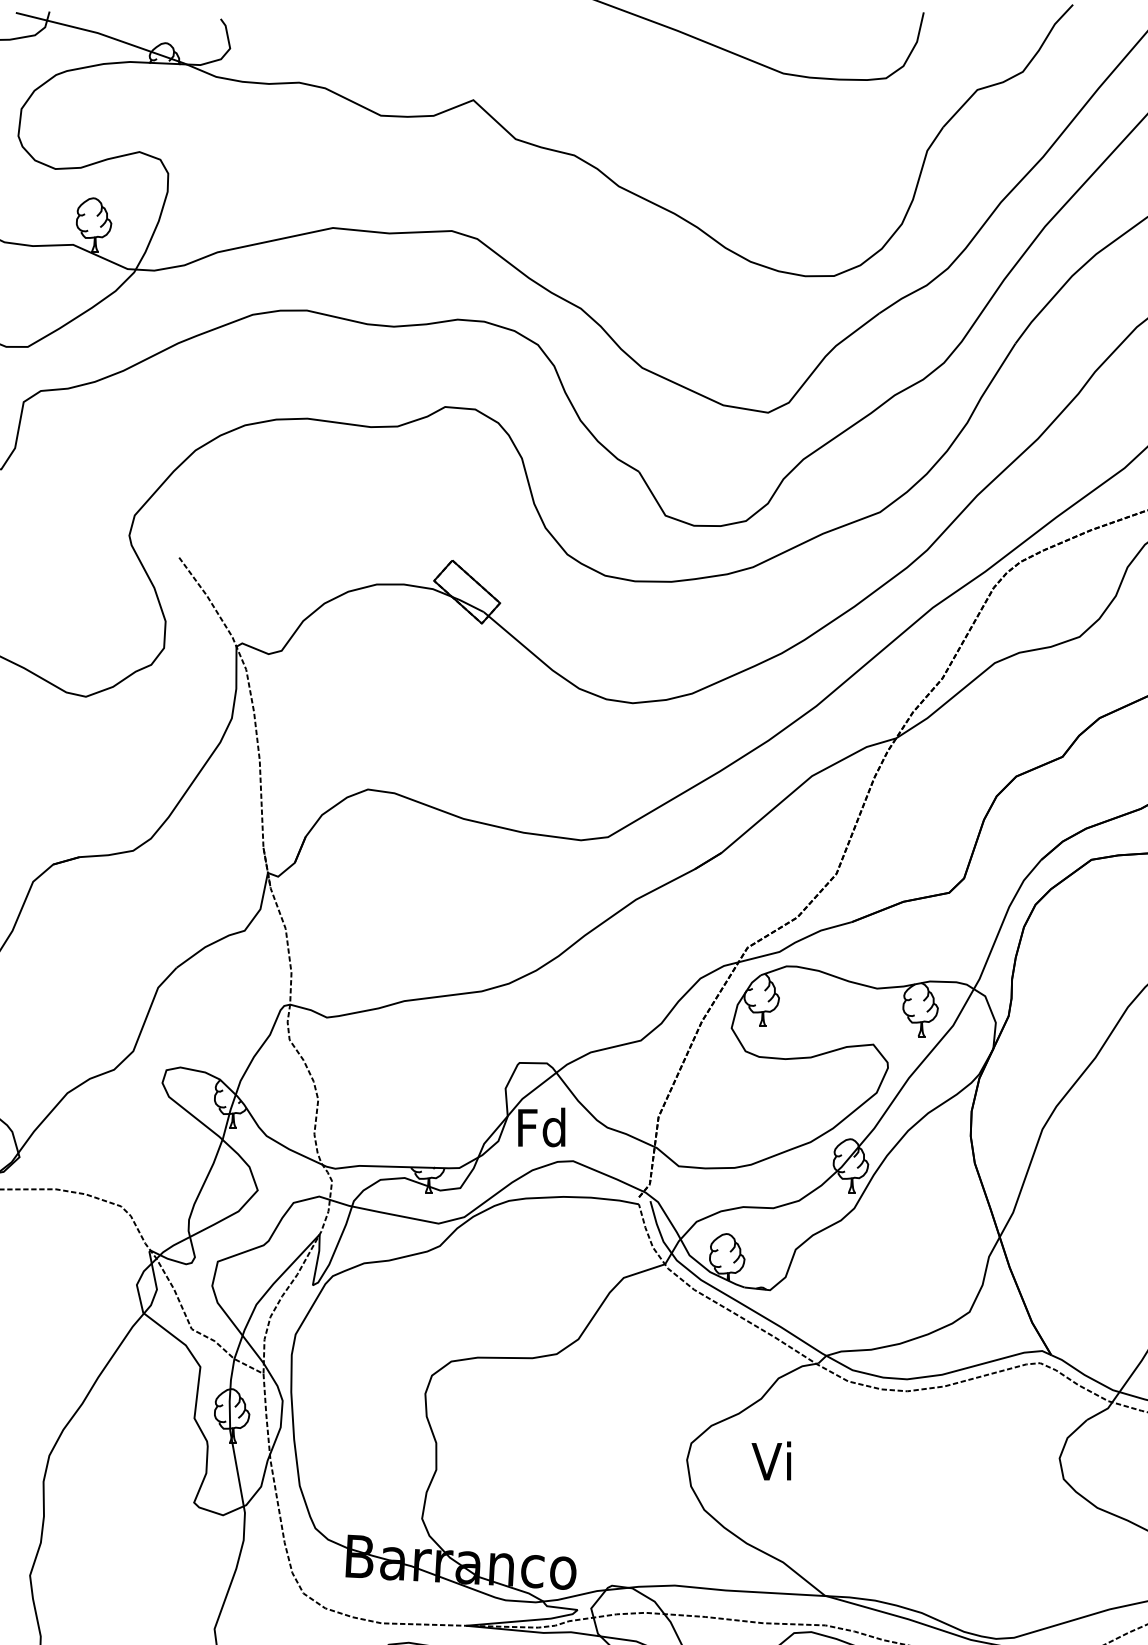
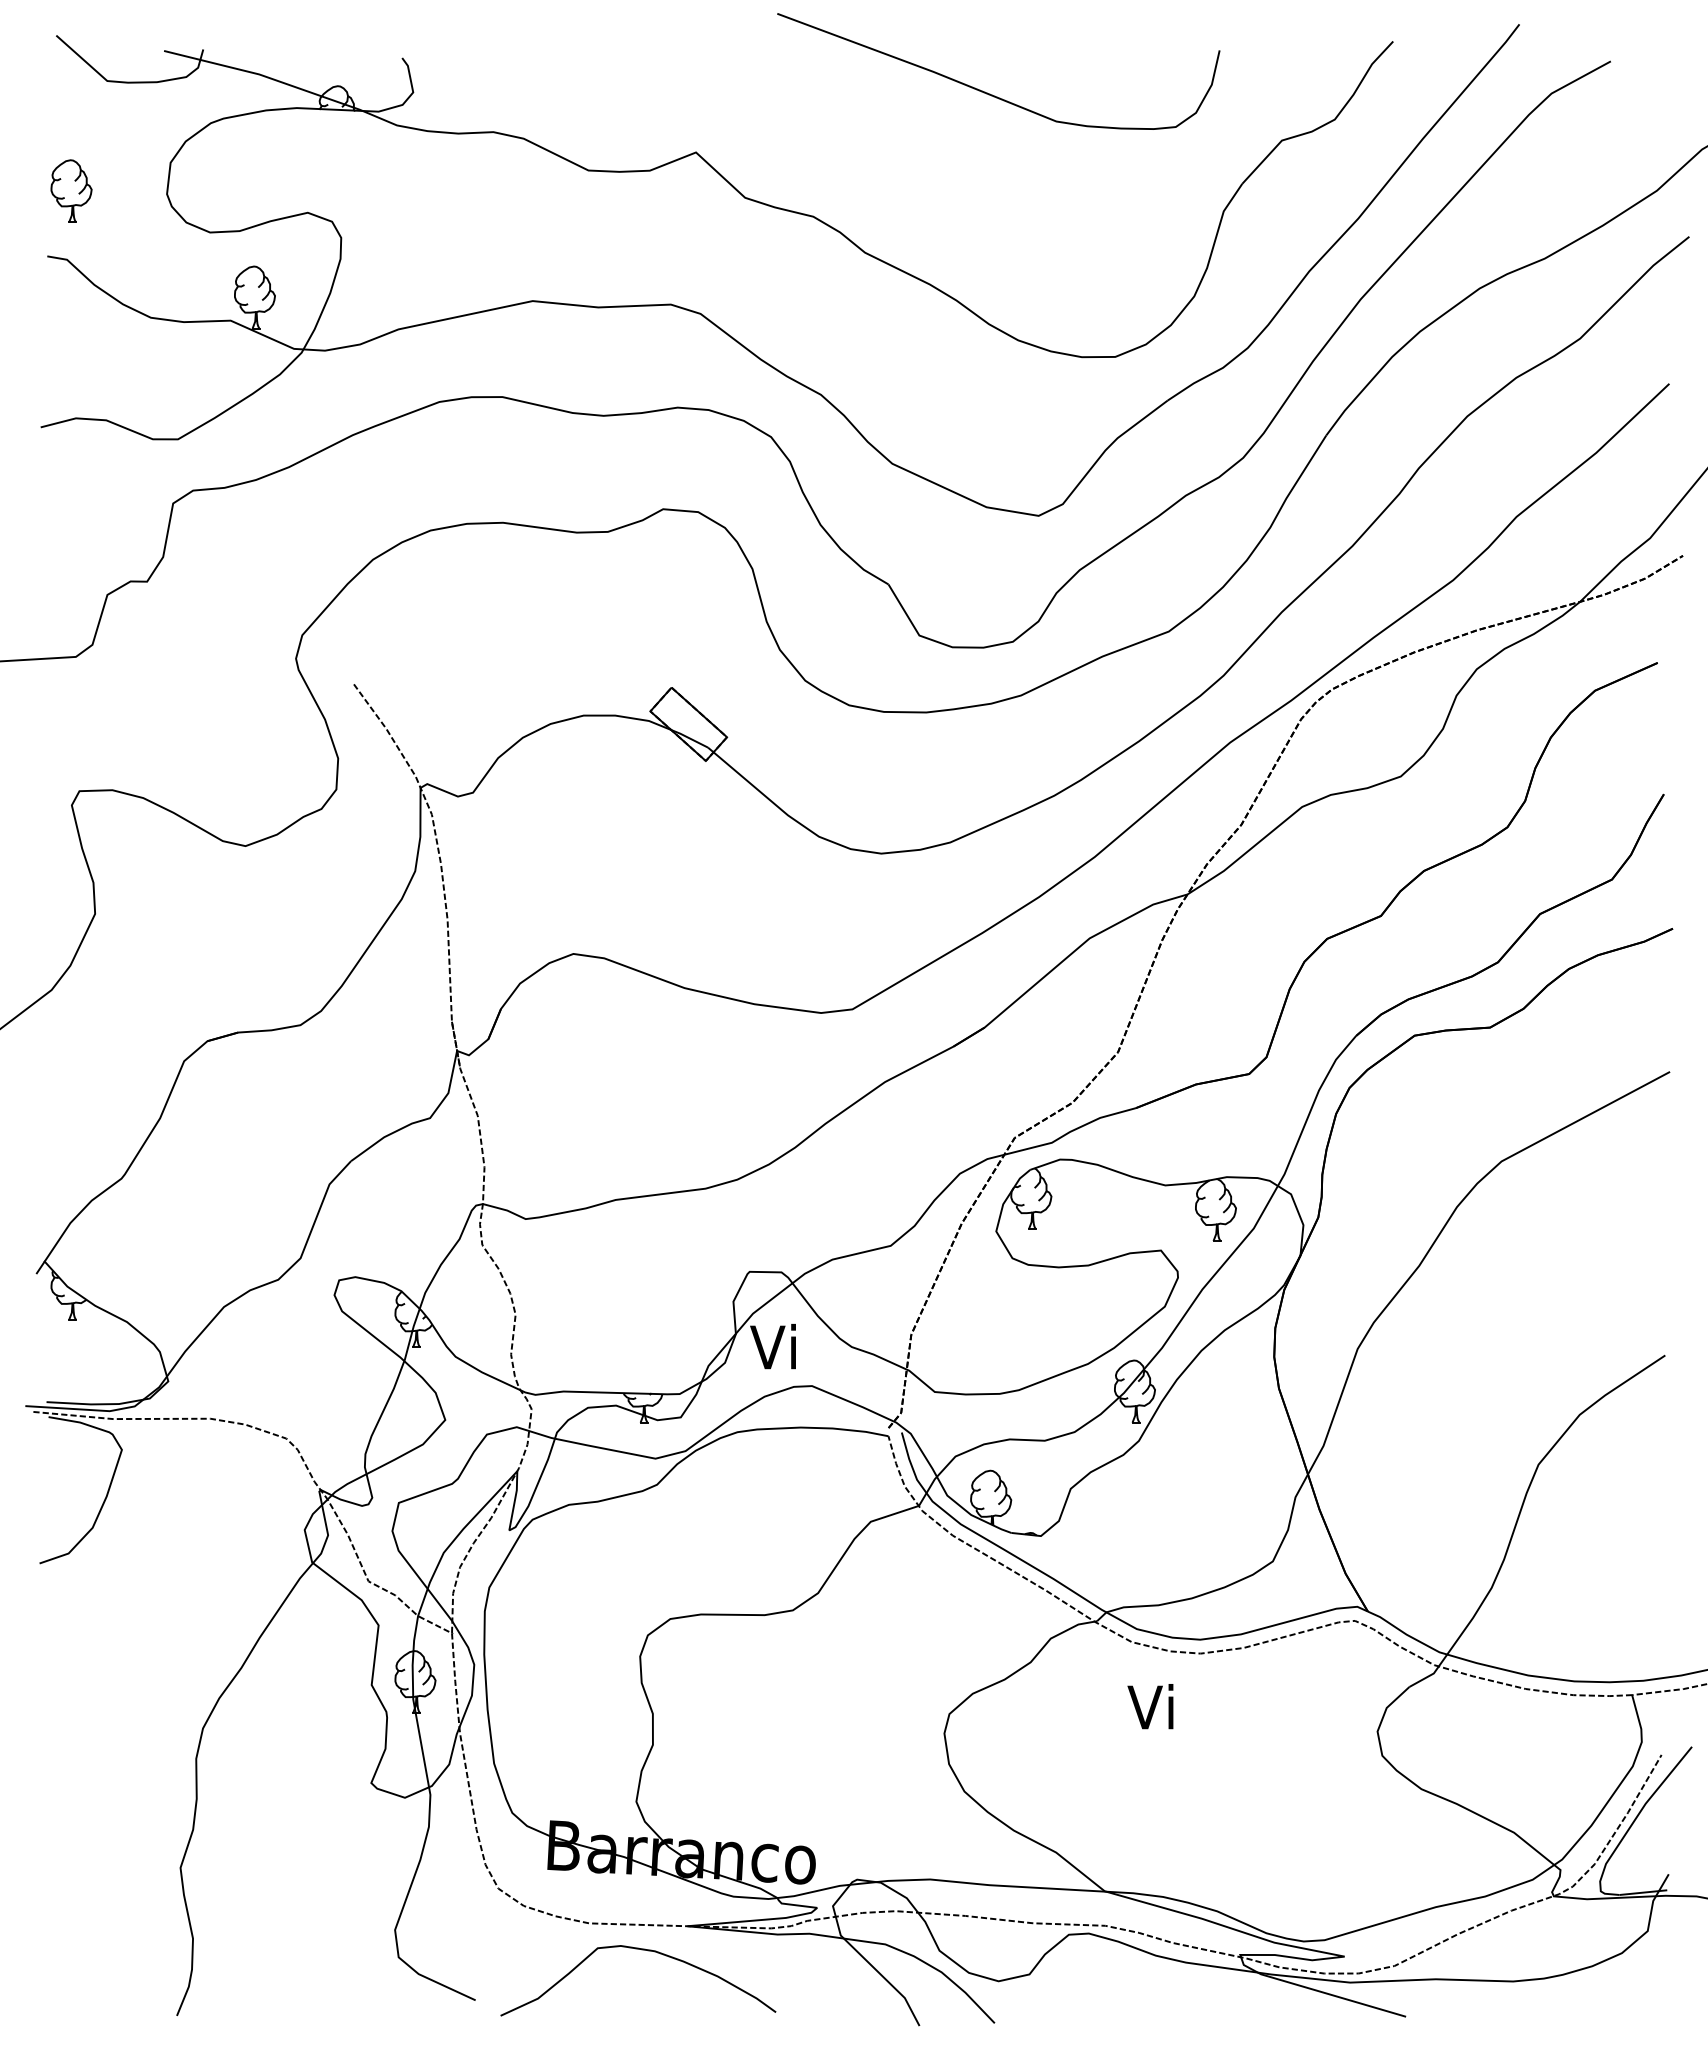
text: (541, 1127) -> (775, 1346), Fd -> Vi
text: (771, 1460) -> (1150, 1706), moved

